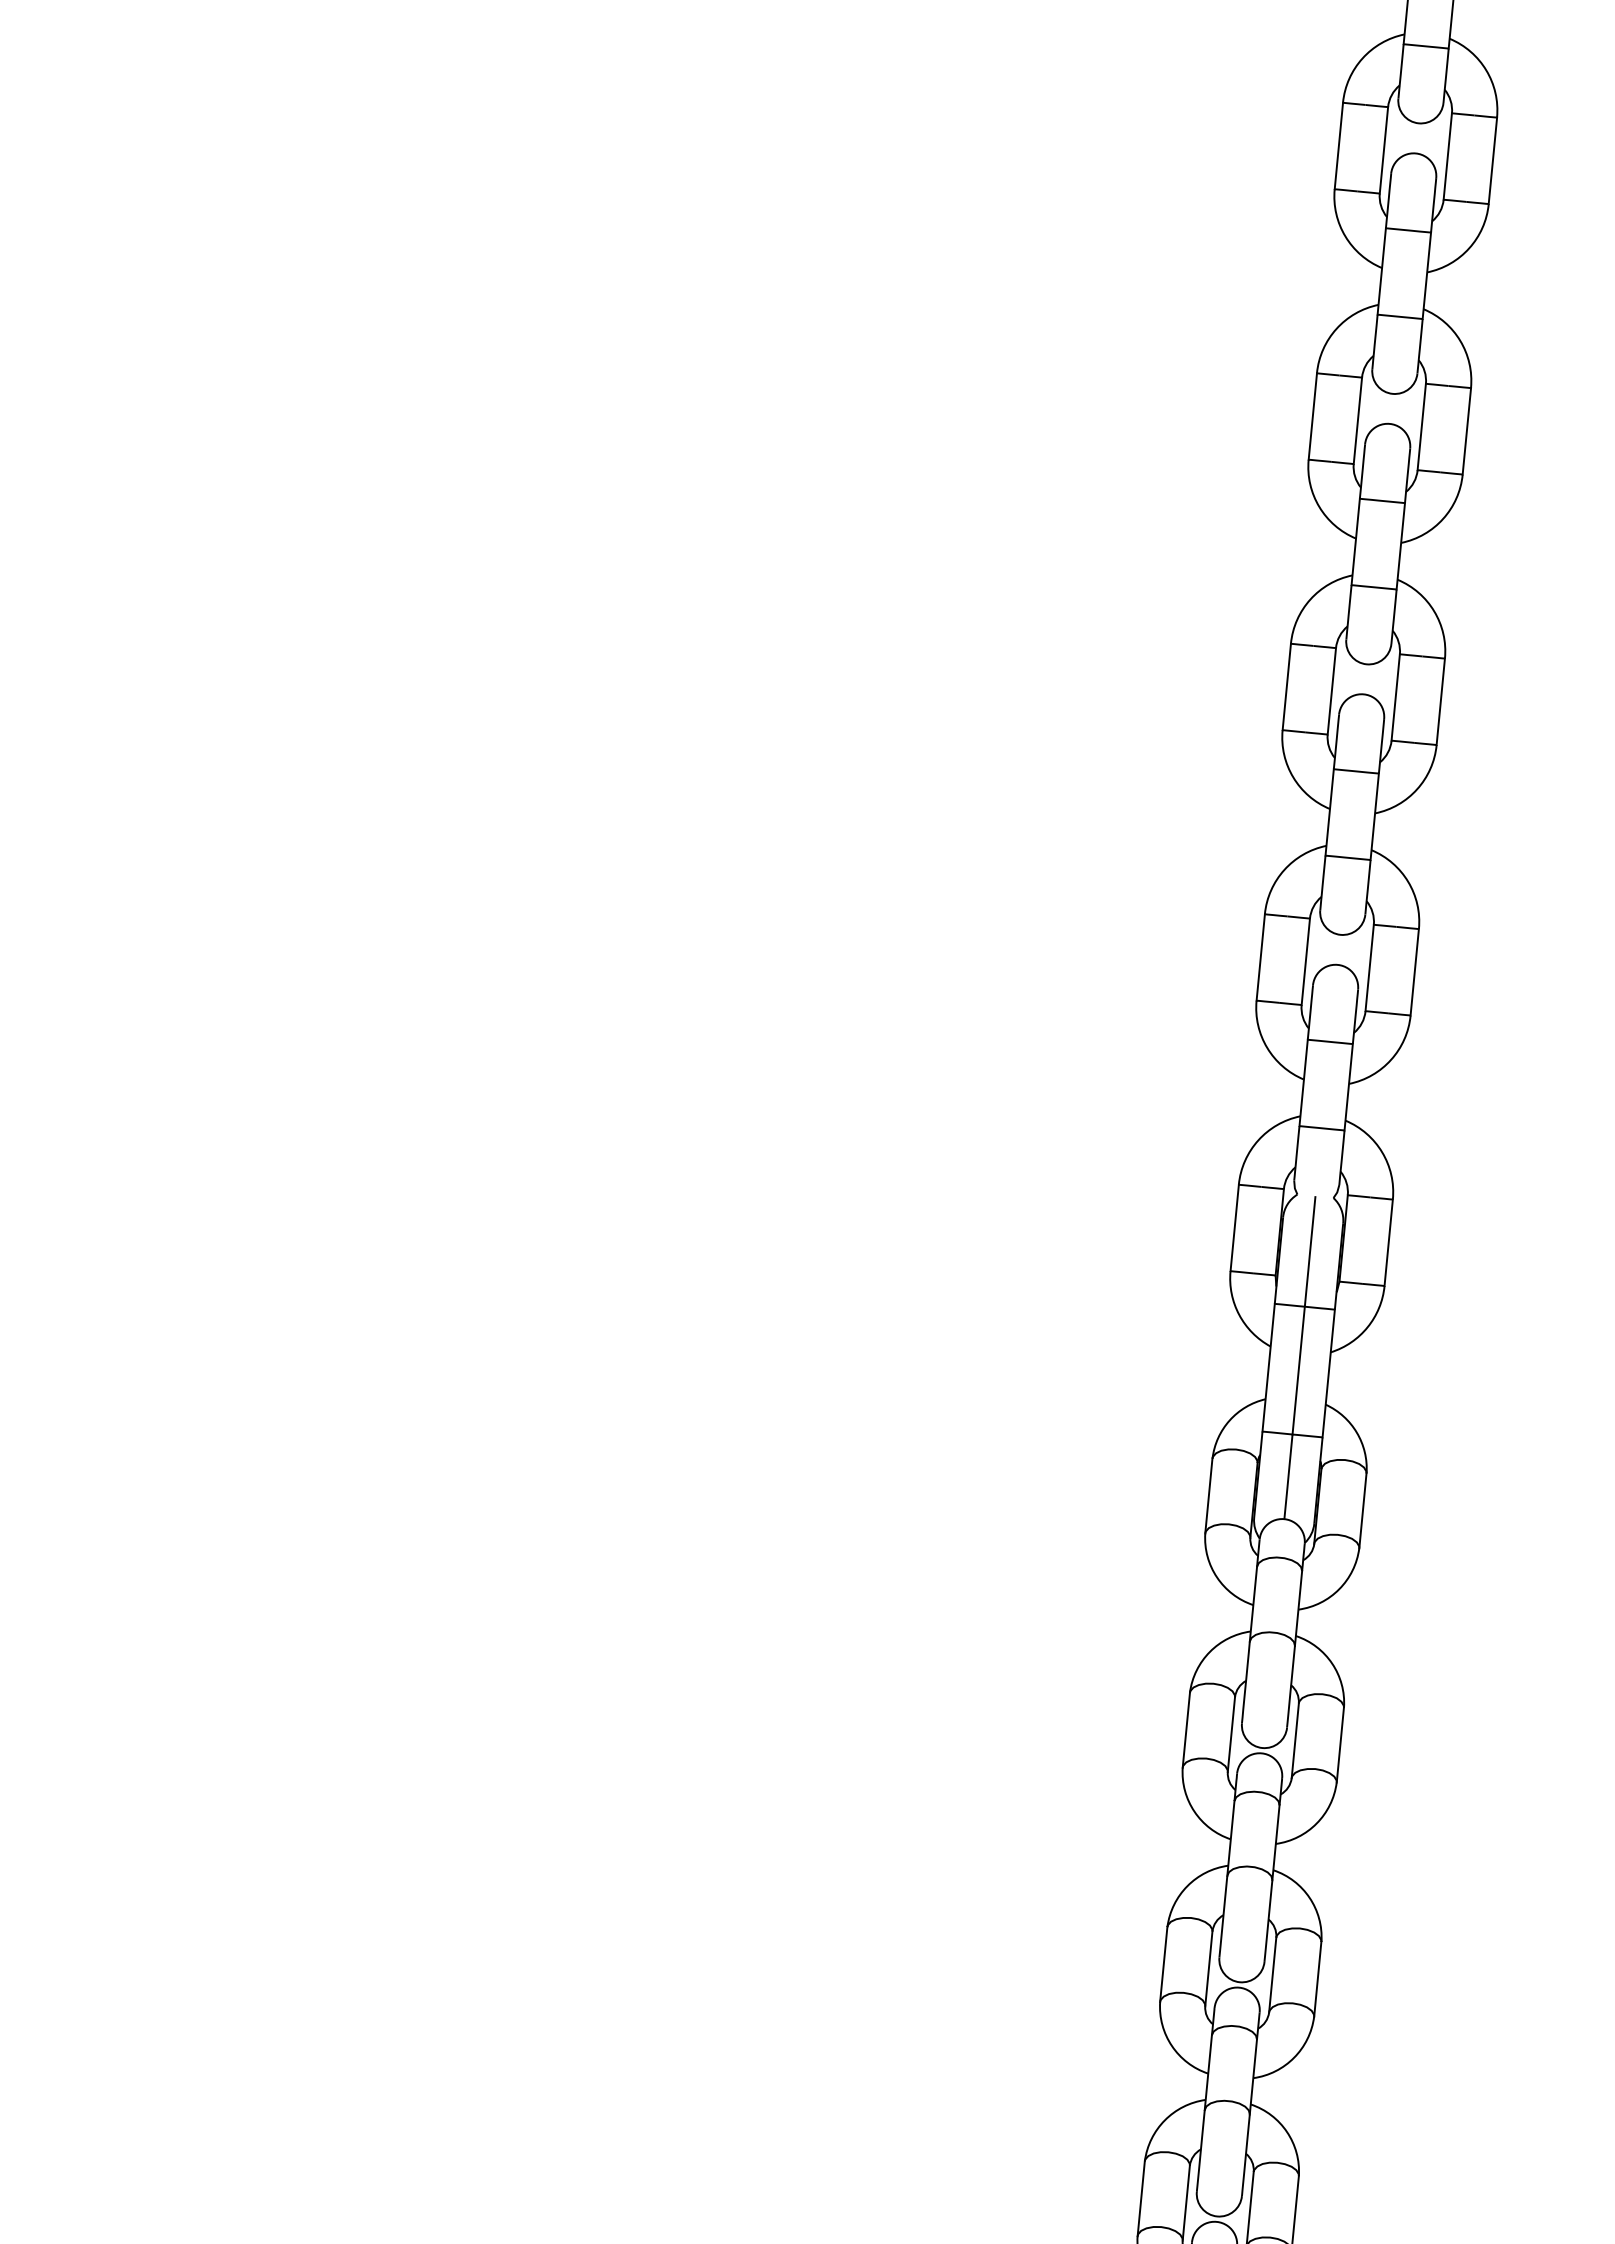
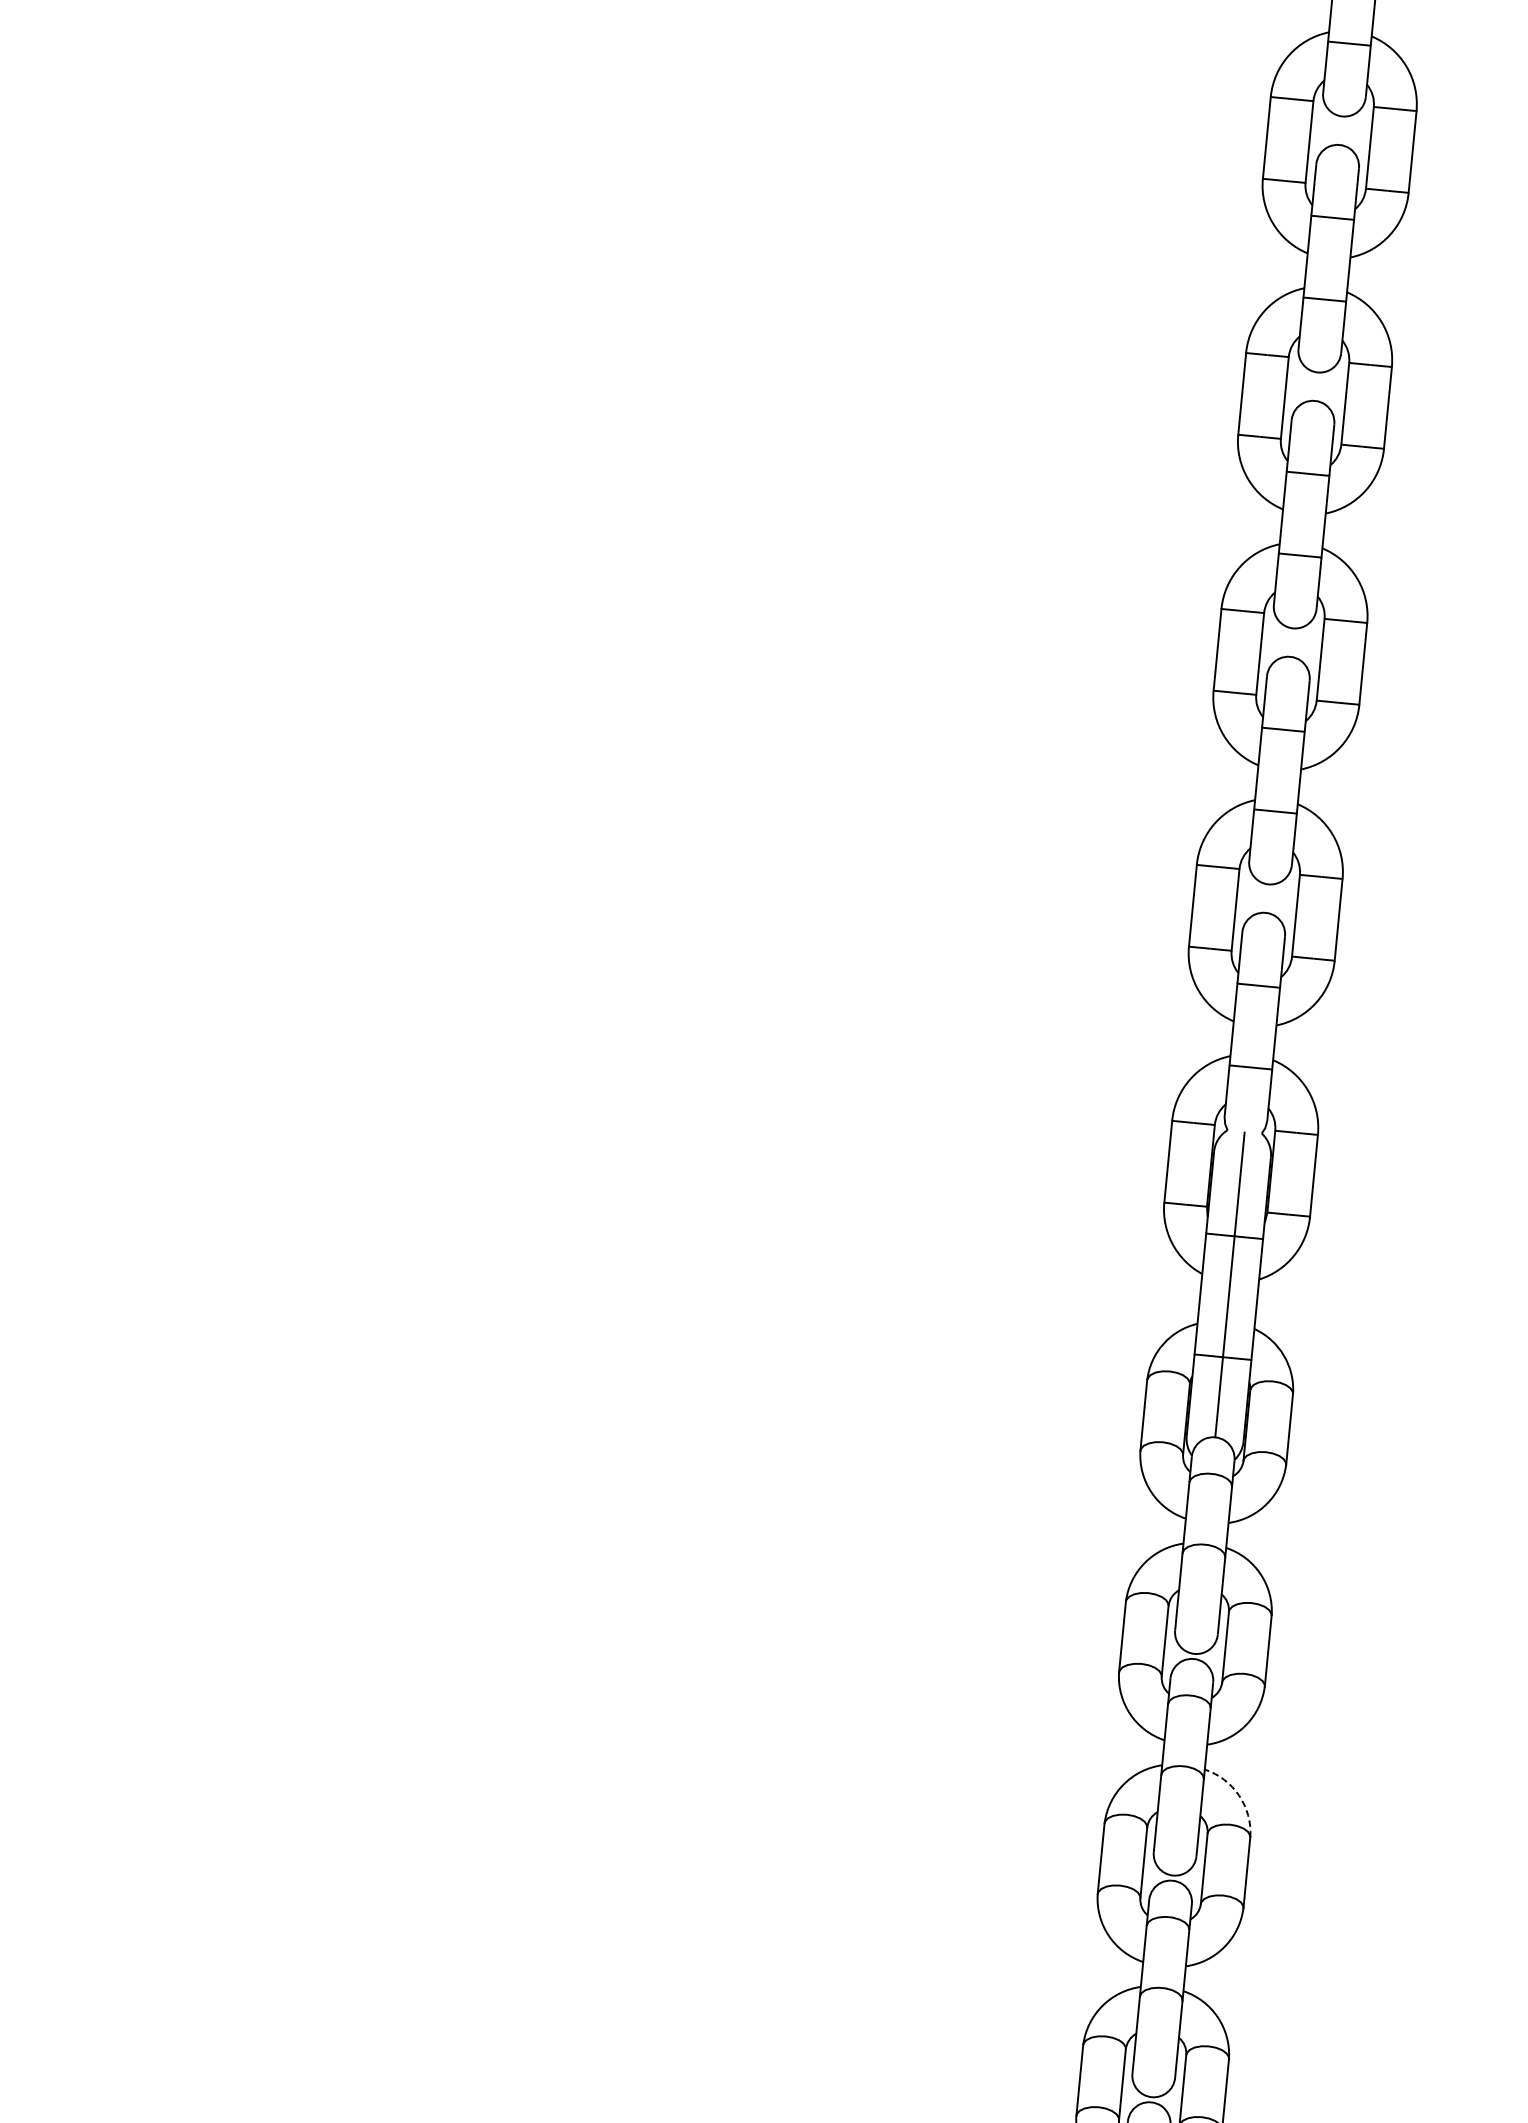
arc: (1309, 1897) -> (1239, 1795), solid -> dashed

